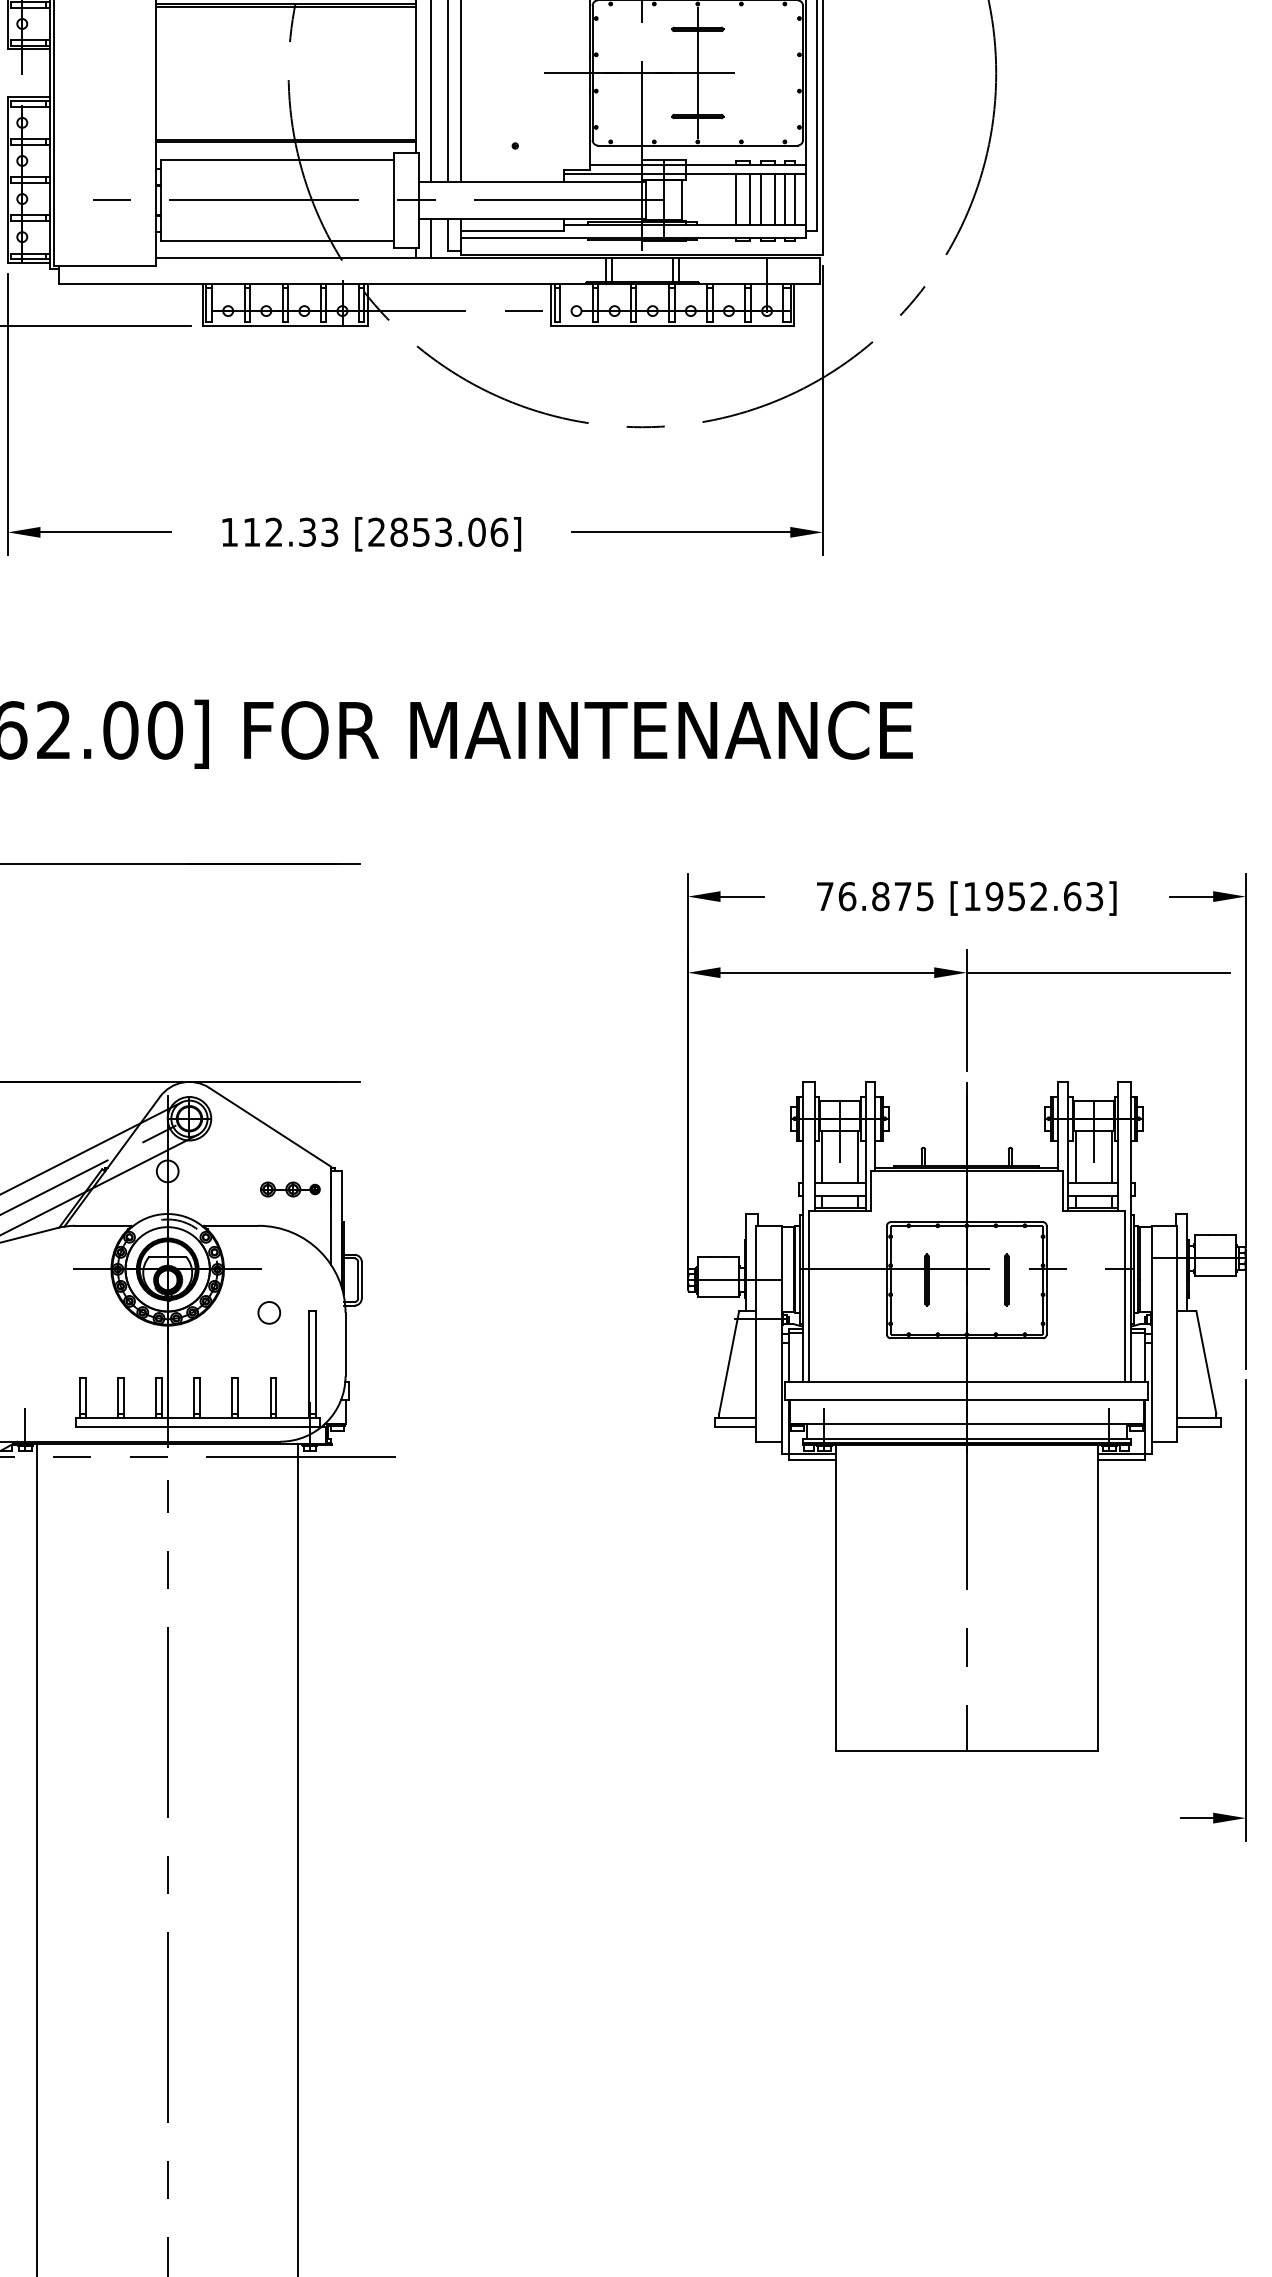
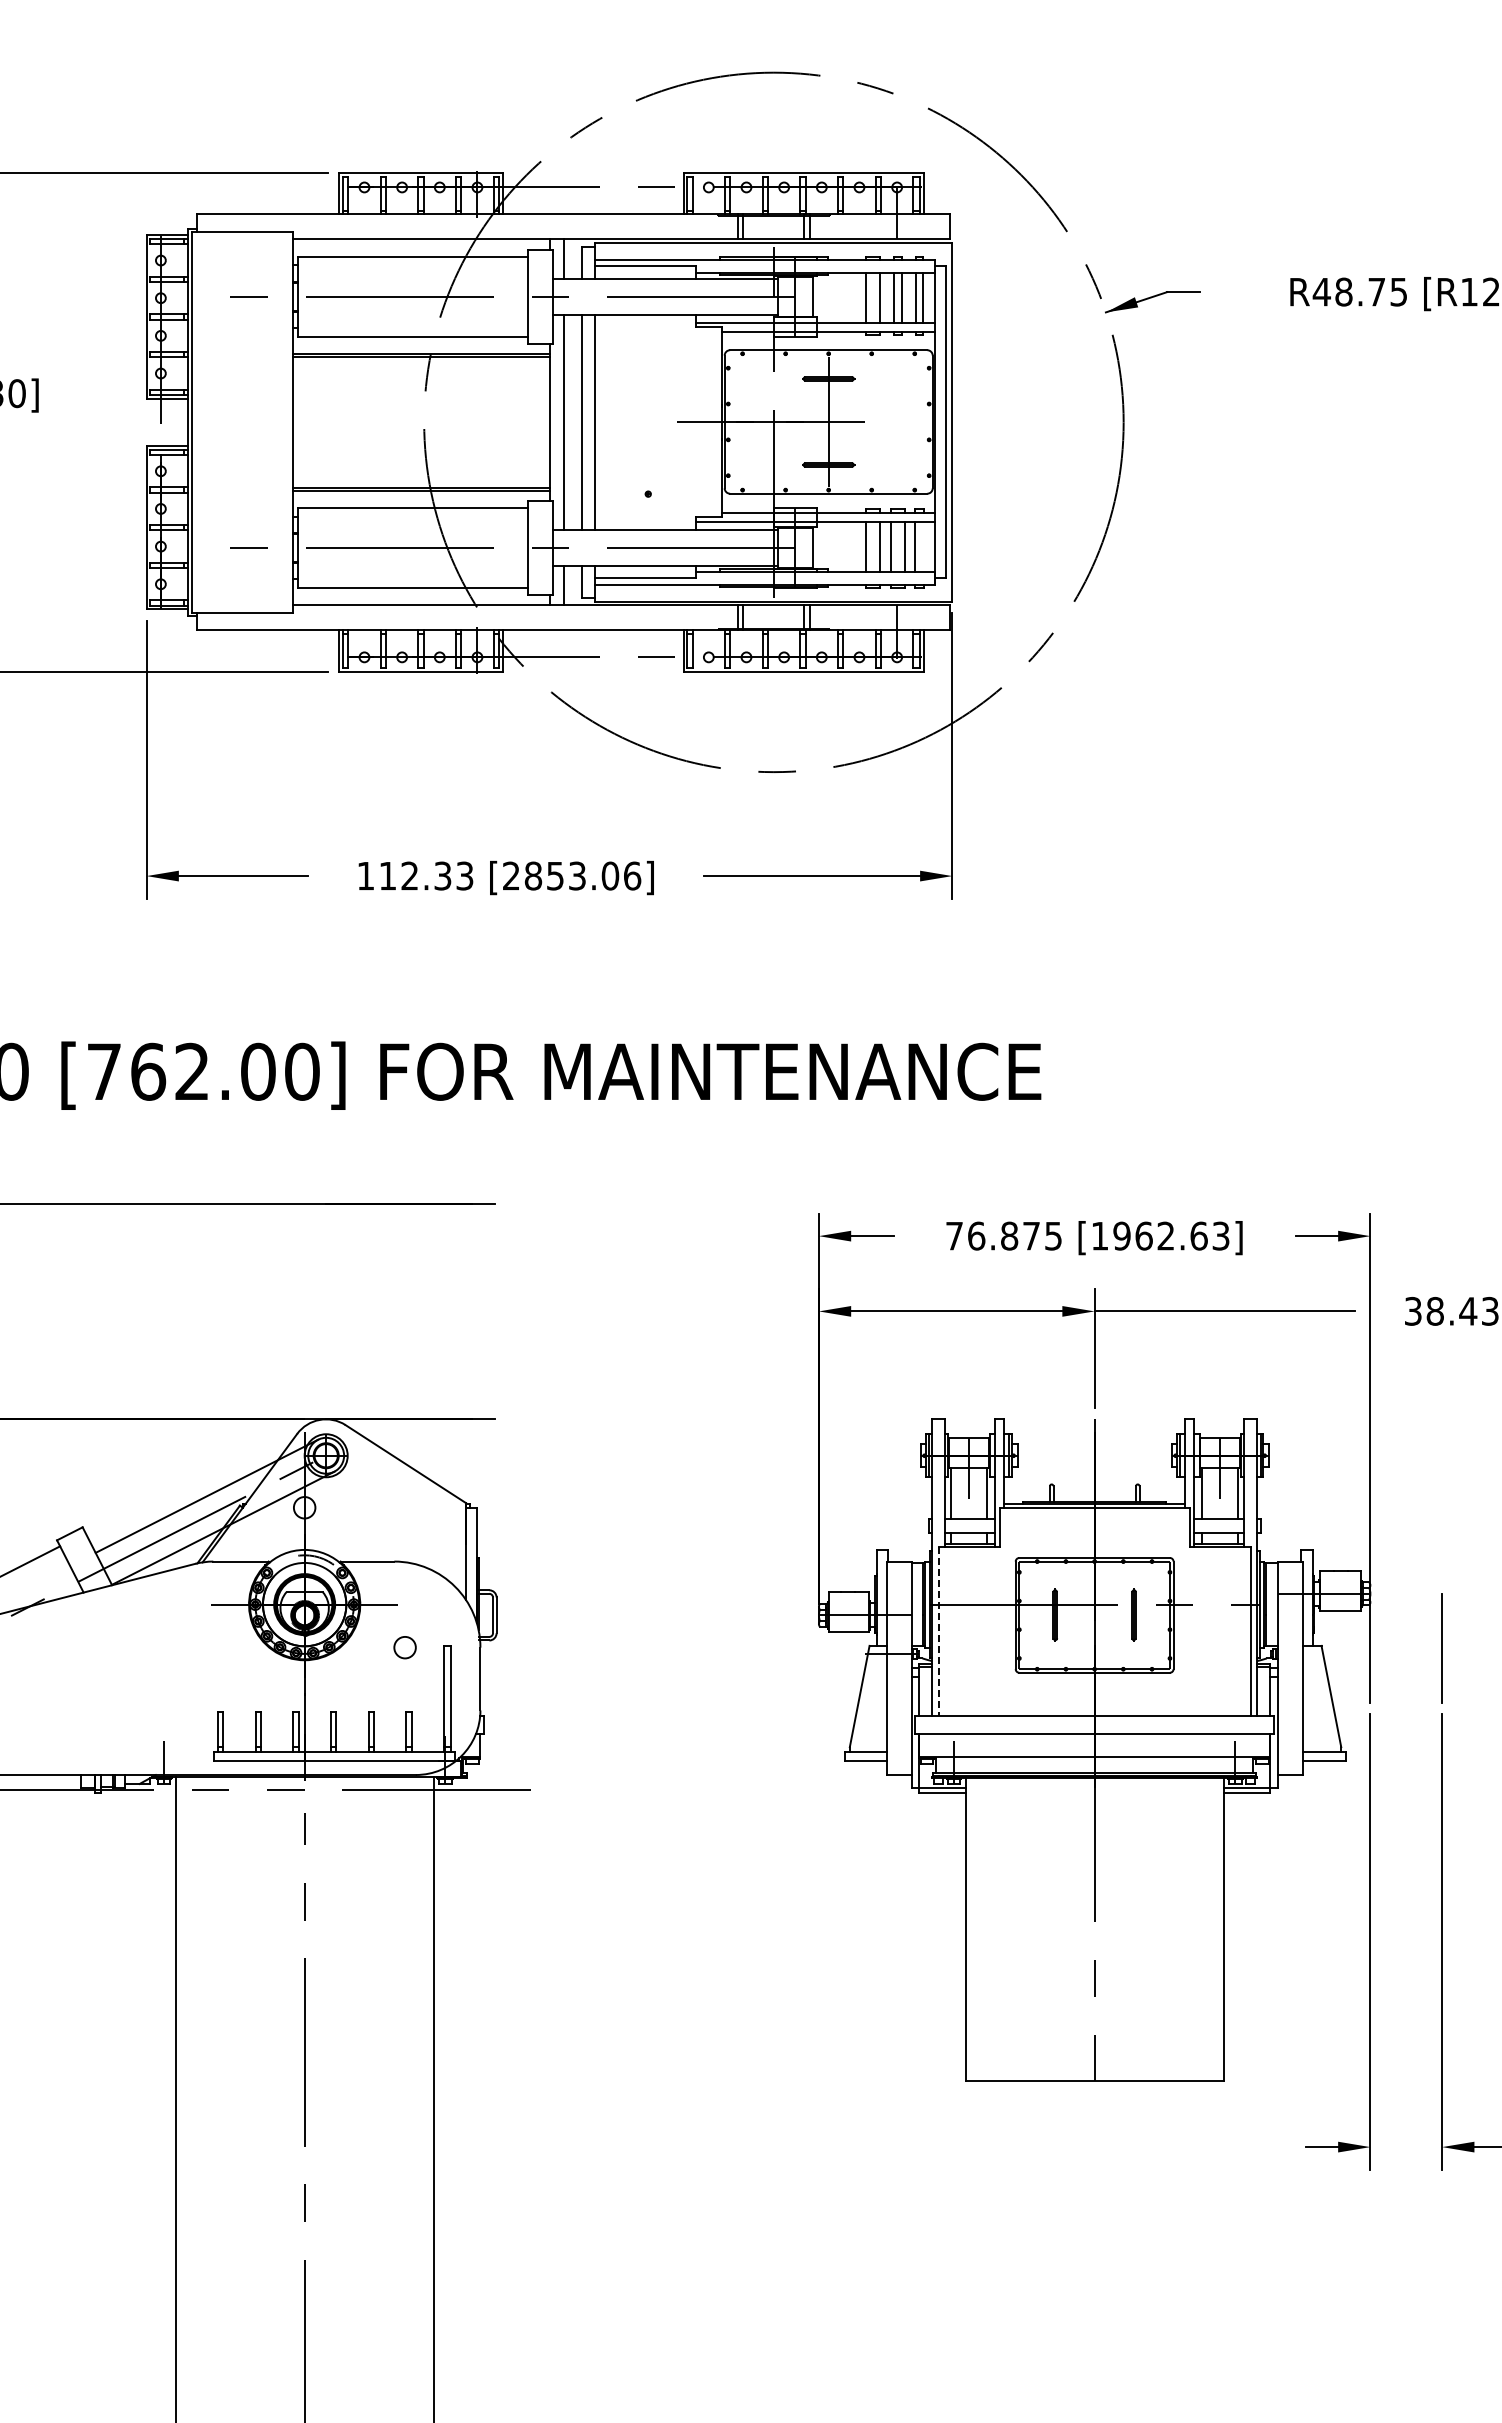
line: (794, 198) -> (924, 546), removed
text: (1016, 895) -> (1143, 1235), [1952.63] -> [1962.63]
part: (289, 1189) -> (425, 1525), removed
line: (808, 1297) -> (938, 1632), solid -> dashed

